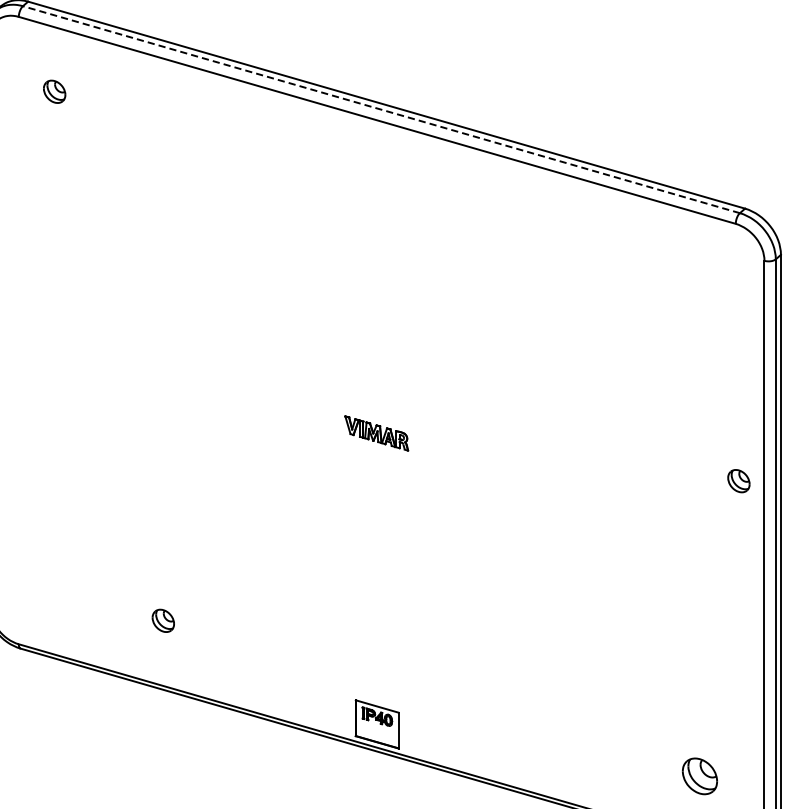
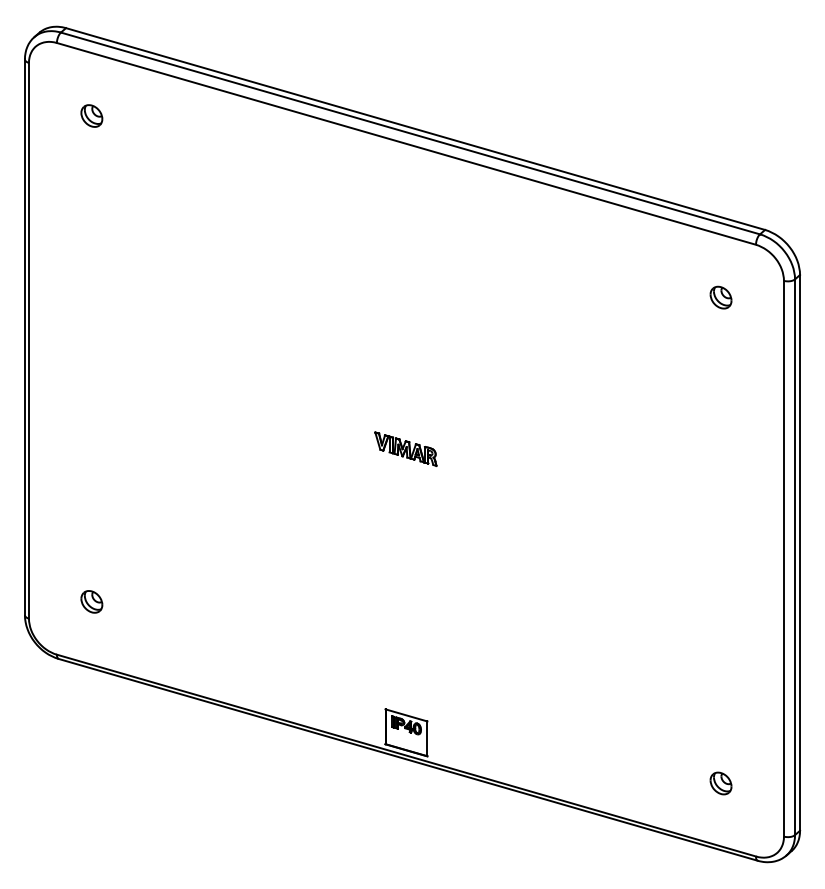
line: (381, 109) -> (410, 133), dashed -> solid
part: (738, 480) -> (720, 297), moved
part: (162, 620) -> (91, 601), moved
part: (699, 776) -> (720, 783), size x0.62

